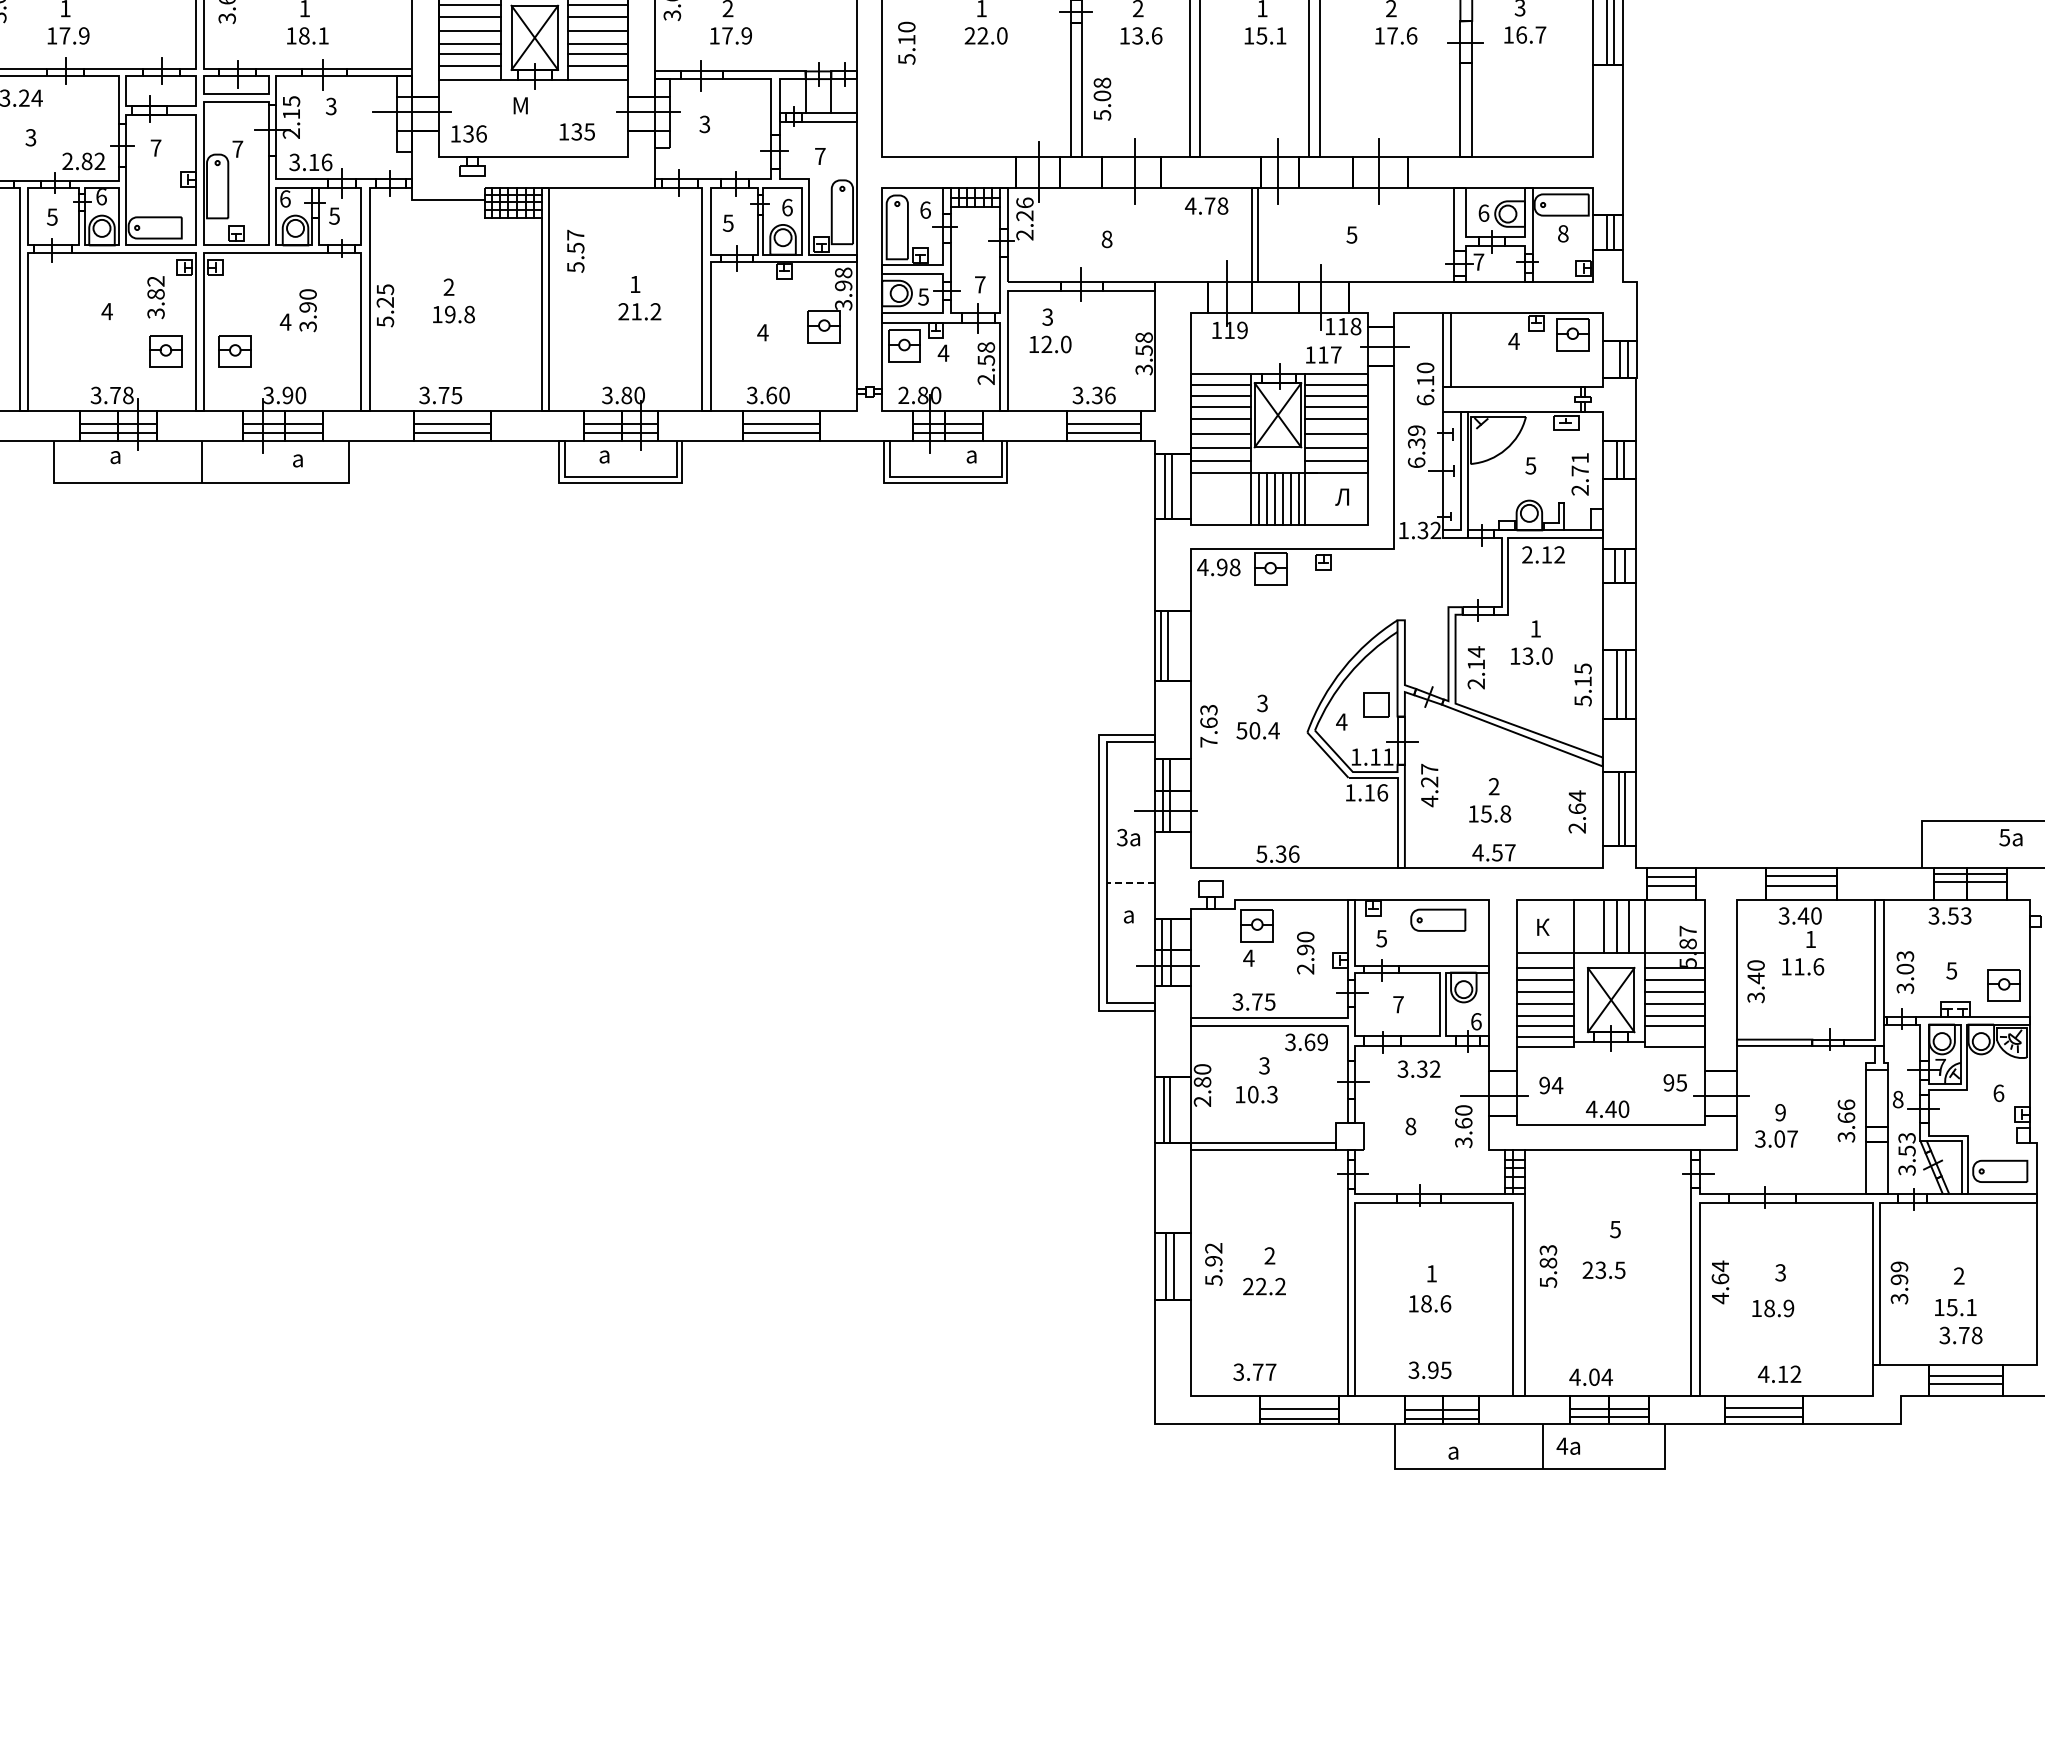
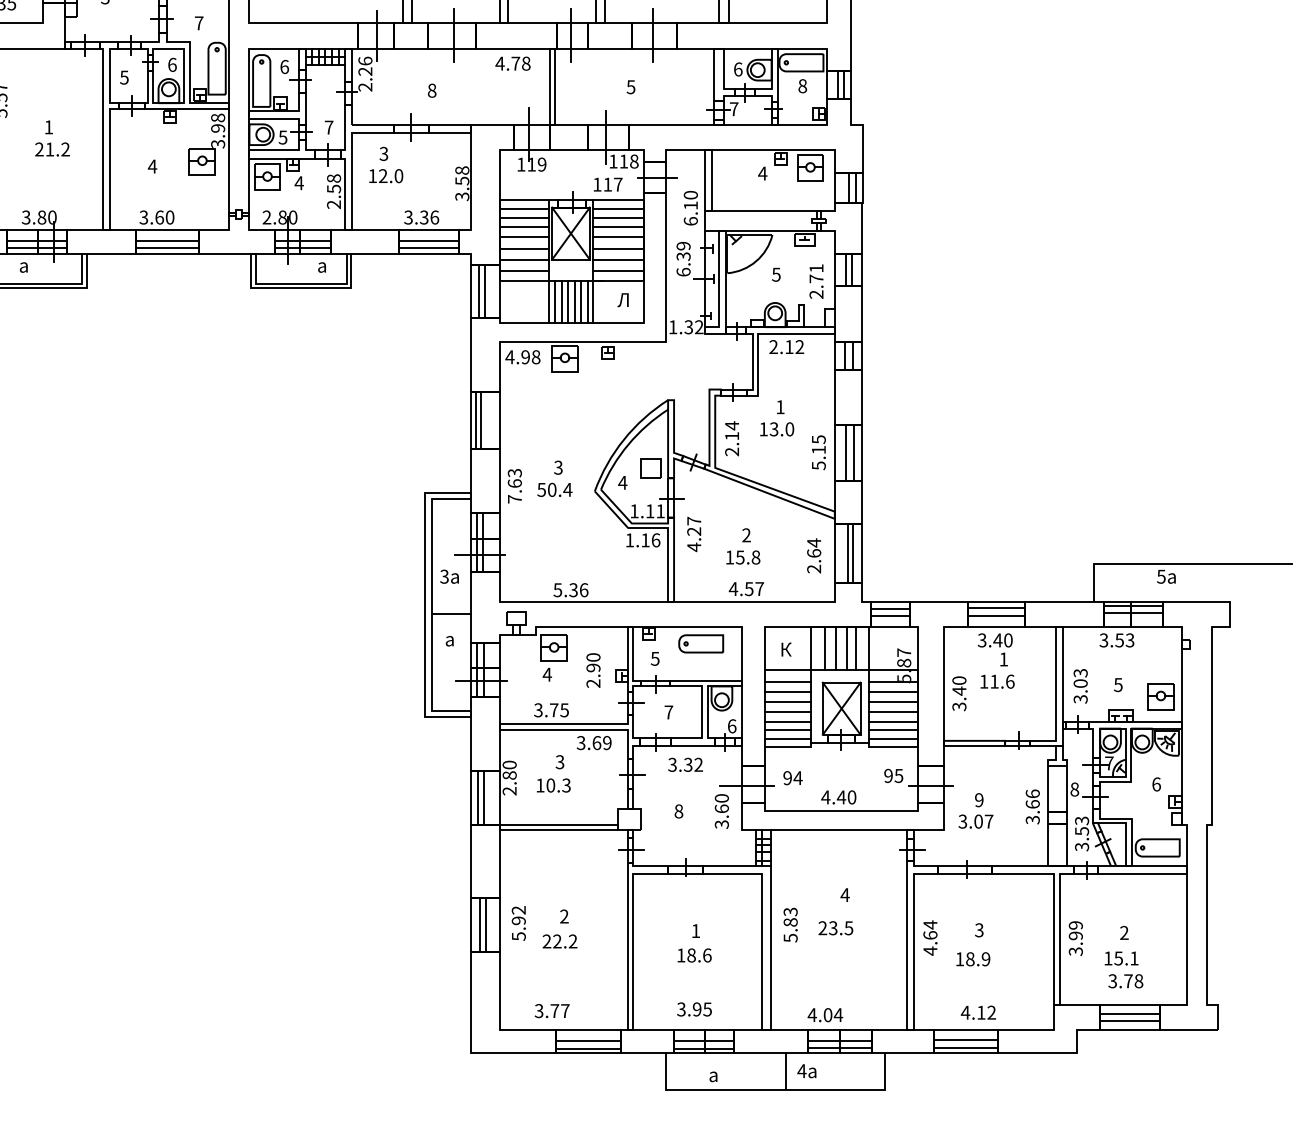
line: (1130, 883) -> (451, 614), dashed -> solid
line: (1590, 925) -> (824, 648), added
line: (1674, 1036) -> (893, 738), added
text: (1615, 1229) -> (845, 895), 5 -> 4

